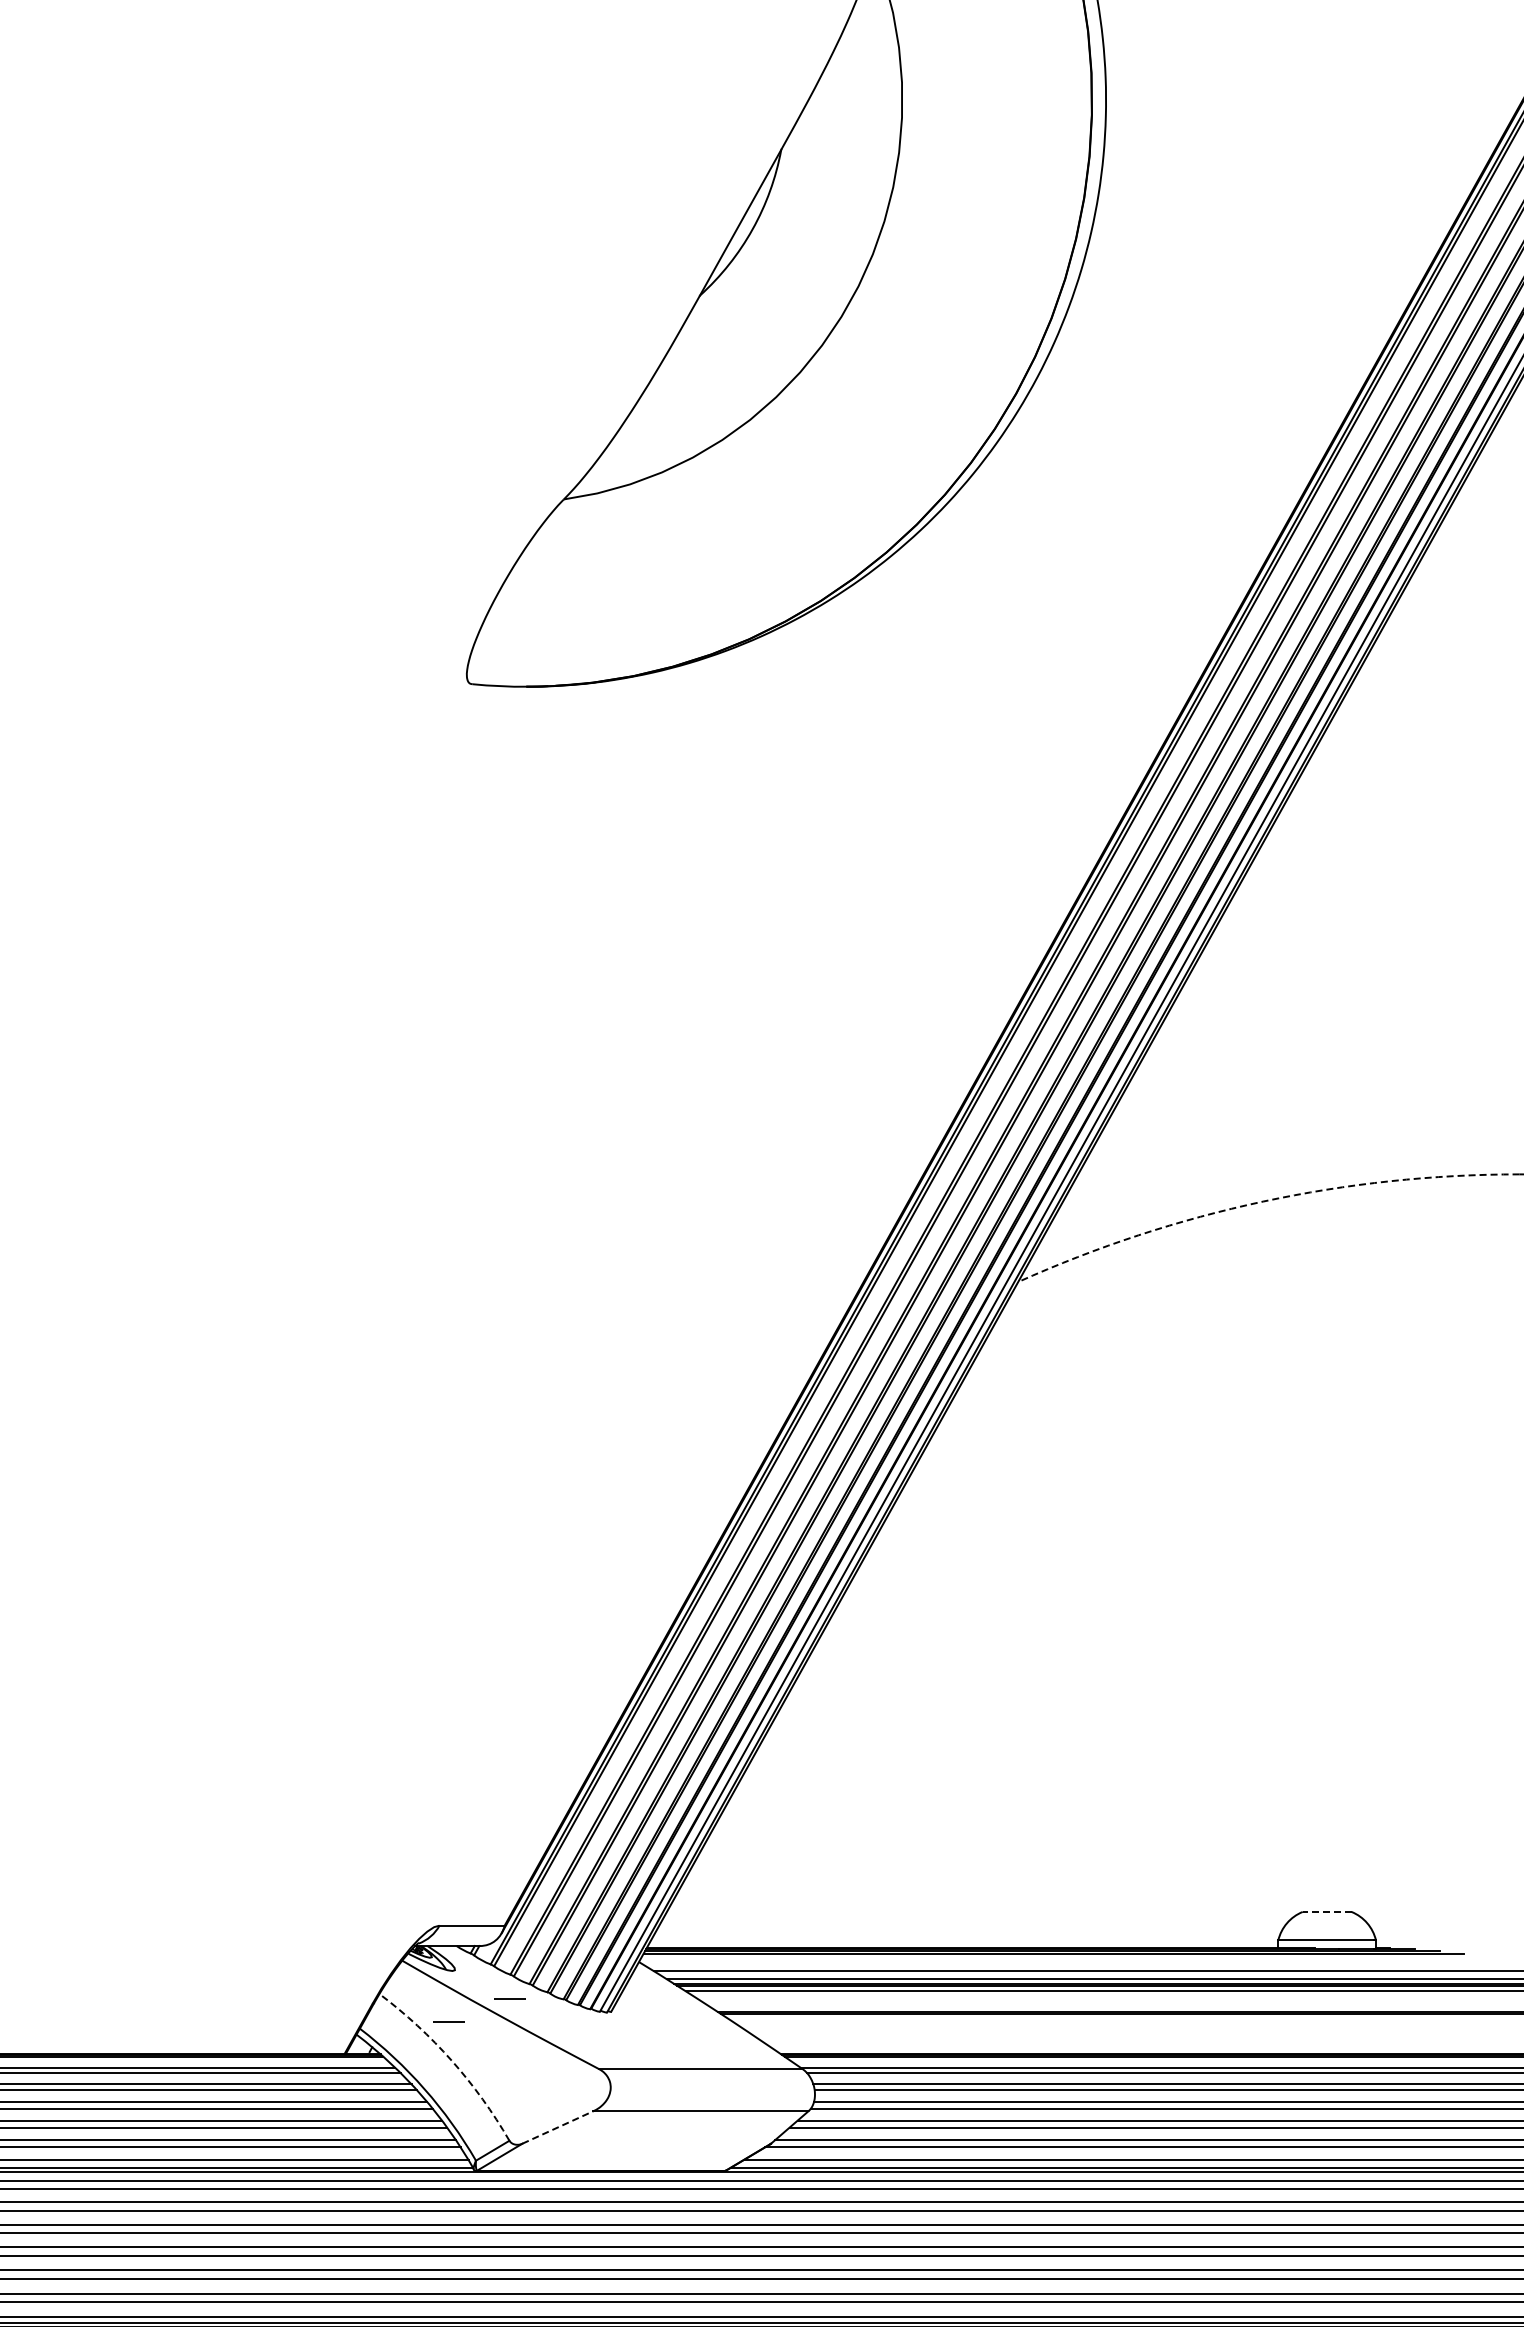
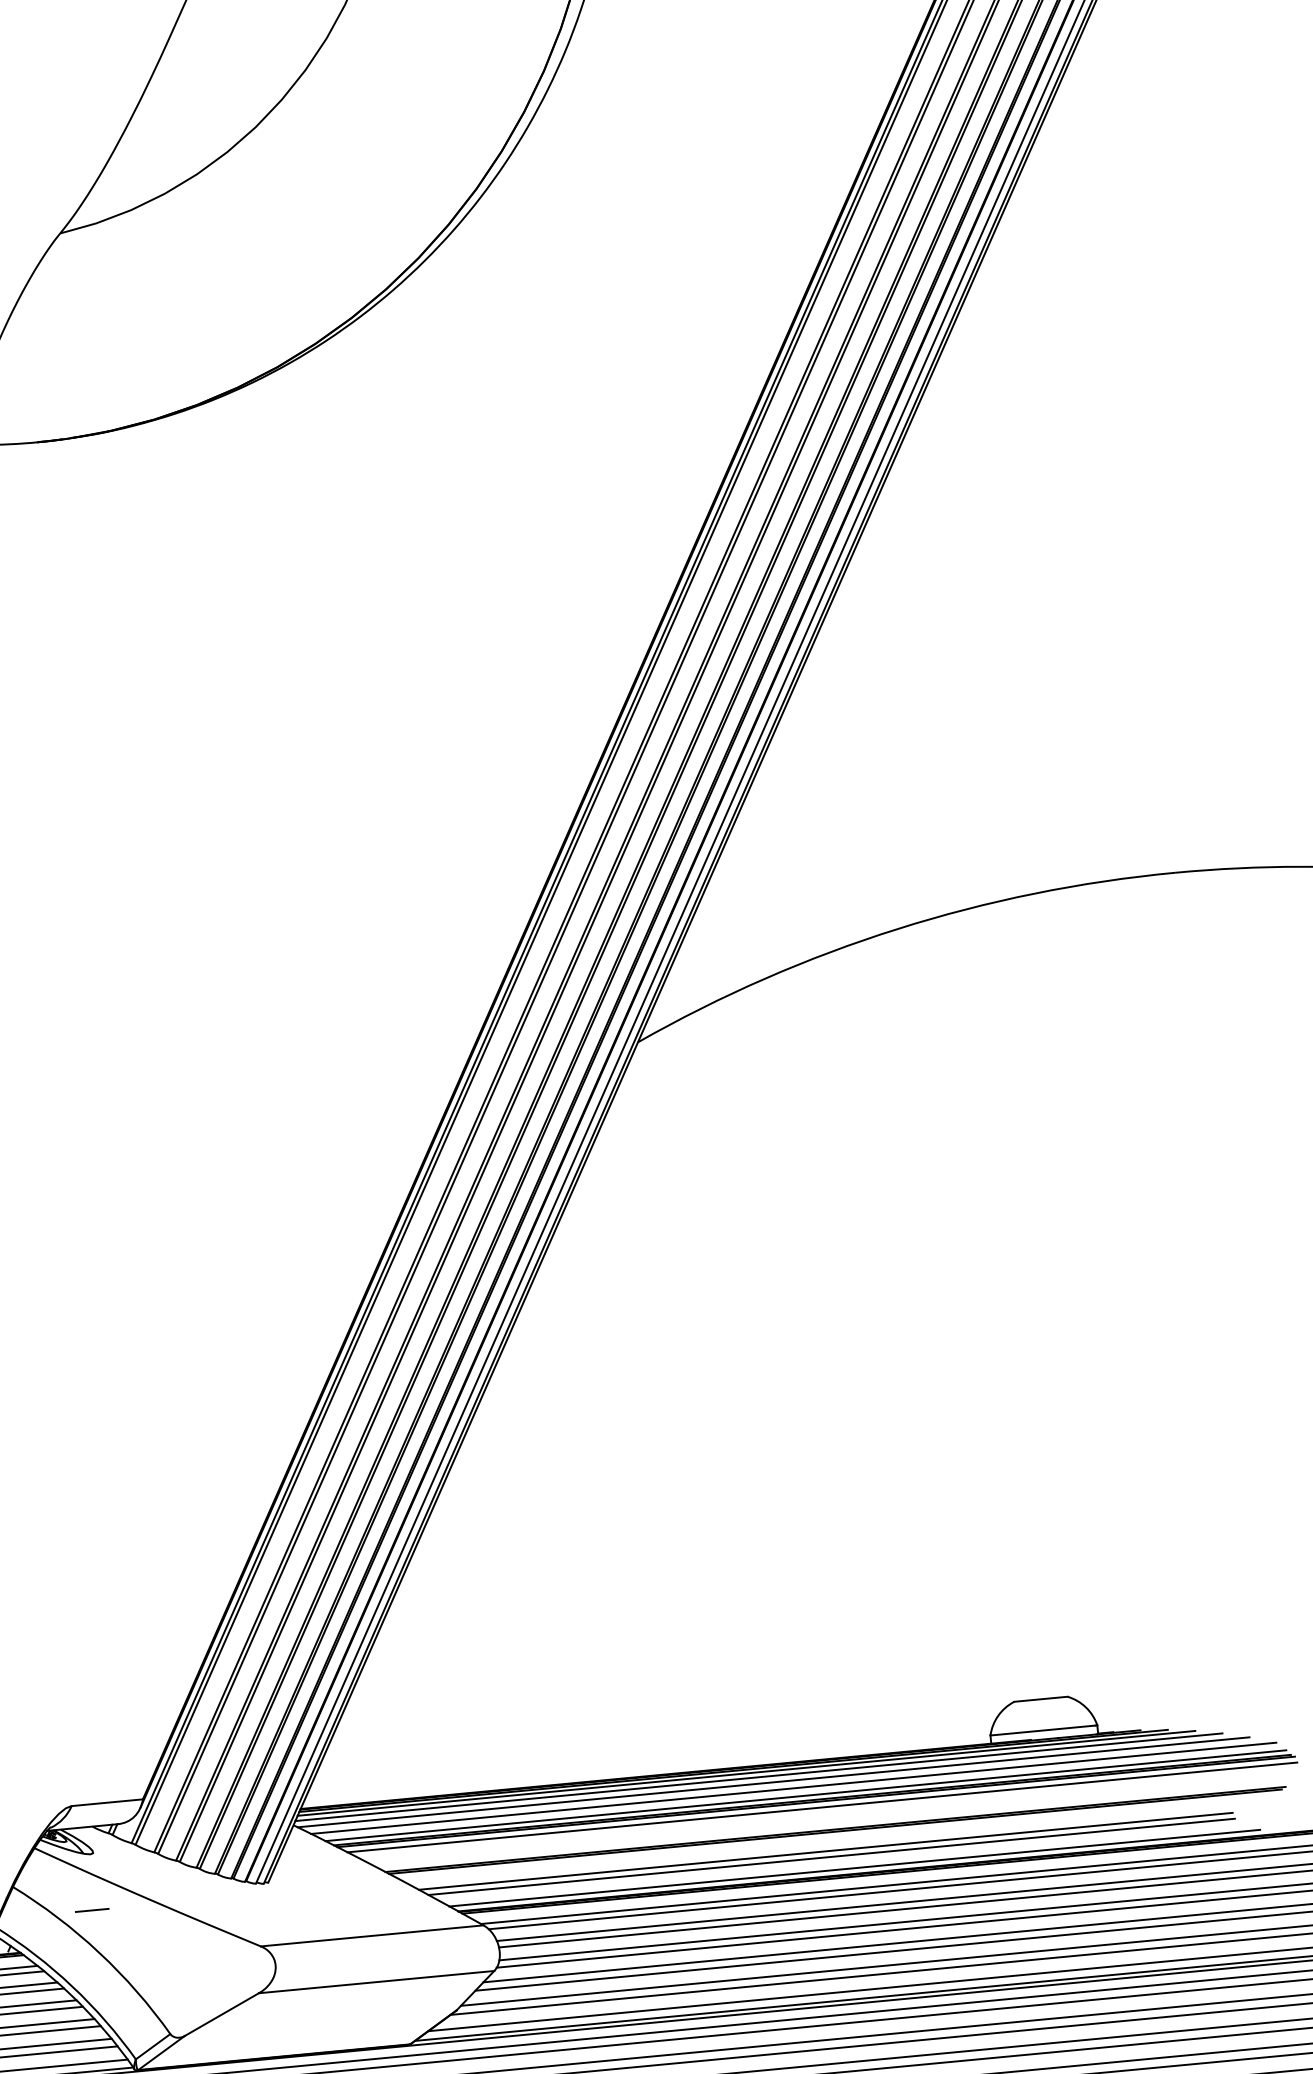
arc: (1263, 1201) -> (897, 928), dashed -> solid
line: (1326, 1911) -> (1040, 1698), dashed -> solid
line: (1064, 1958) -> (758, 1777), added
line: (1077, 1964) -> (773, 1782), added
line: (509, 1998) -> (155, 1878), removed
line: (1119, 2031) -> (826, 1851), added
line: (1123, 2036) -> (831, 1856), added
line: (1143, 2049) -> (854, 1868), added
arc: (451, 2060) -> (98, 1952), dashed -> solid
line: (557, 2127) -> (221, 2014), dashed -> solid

